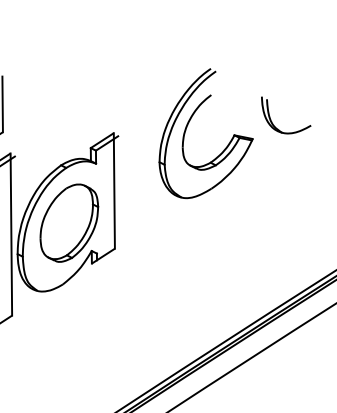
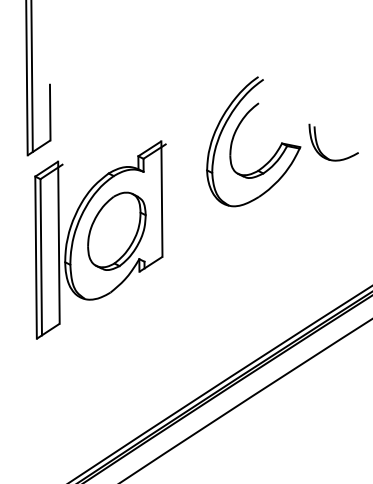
part: (272, 122) -> (320, 149), moved

